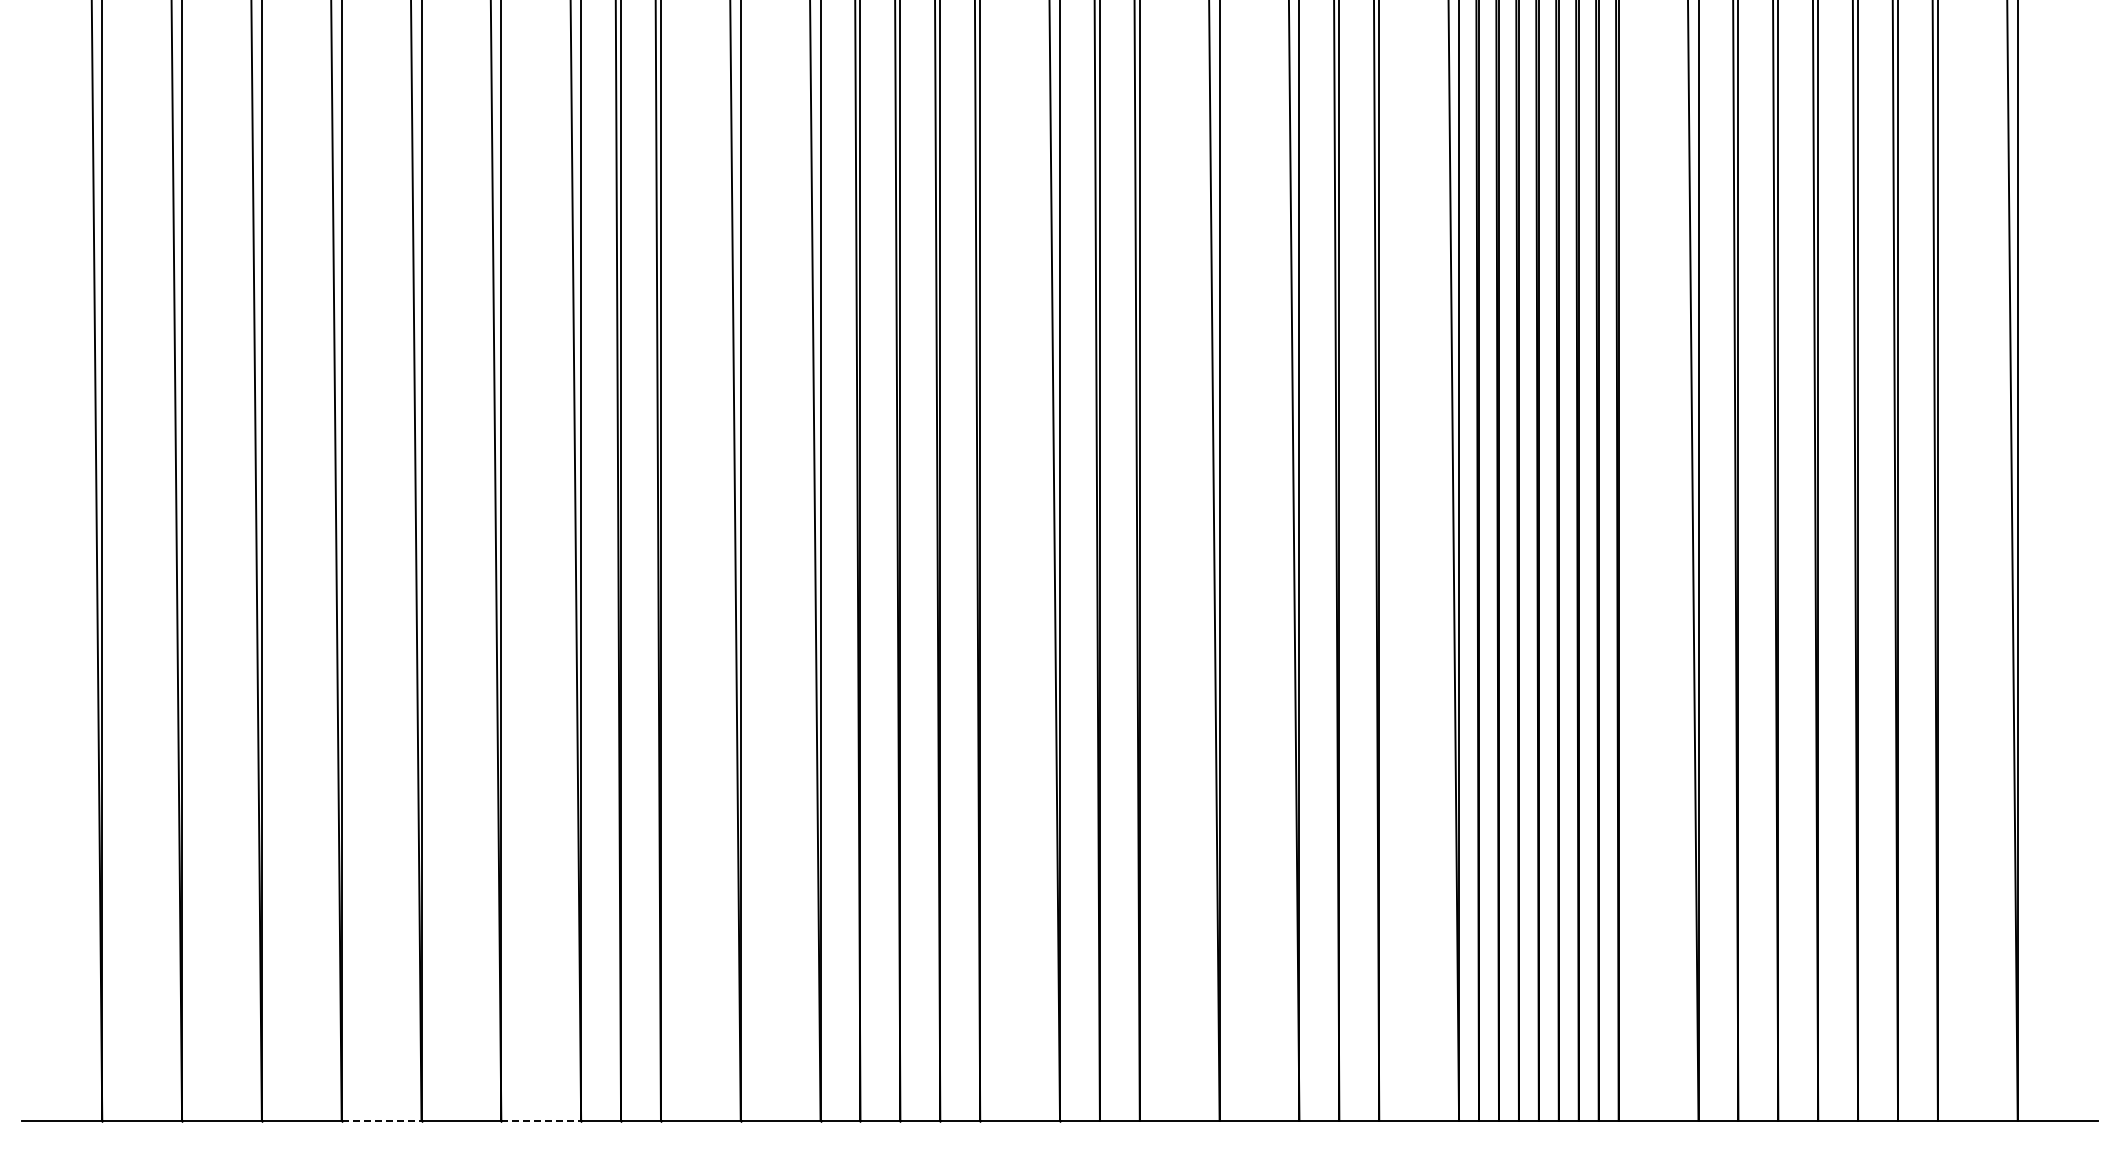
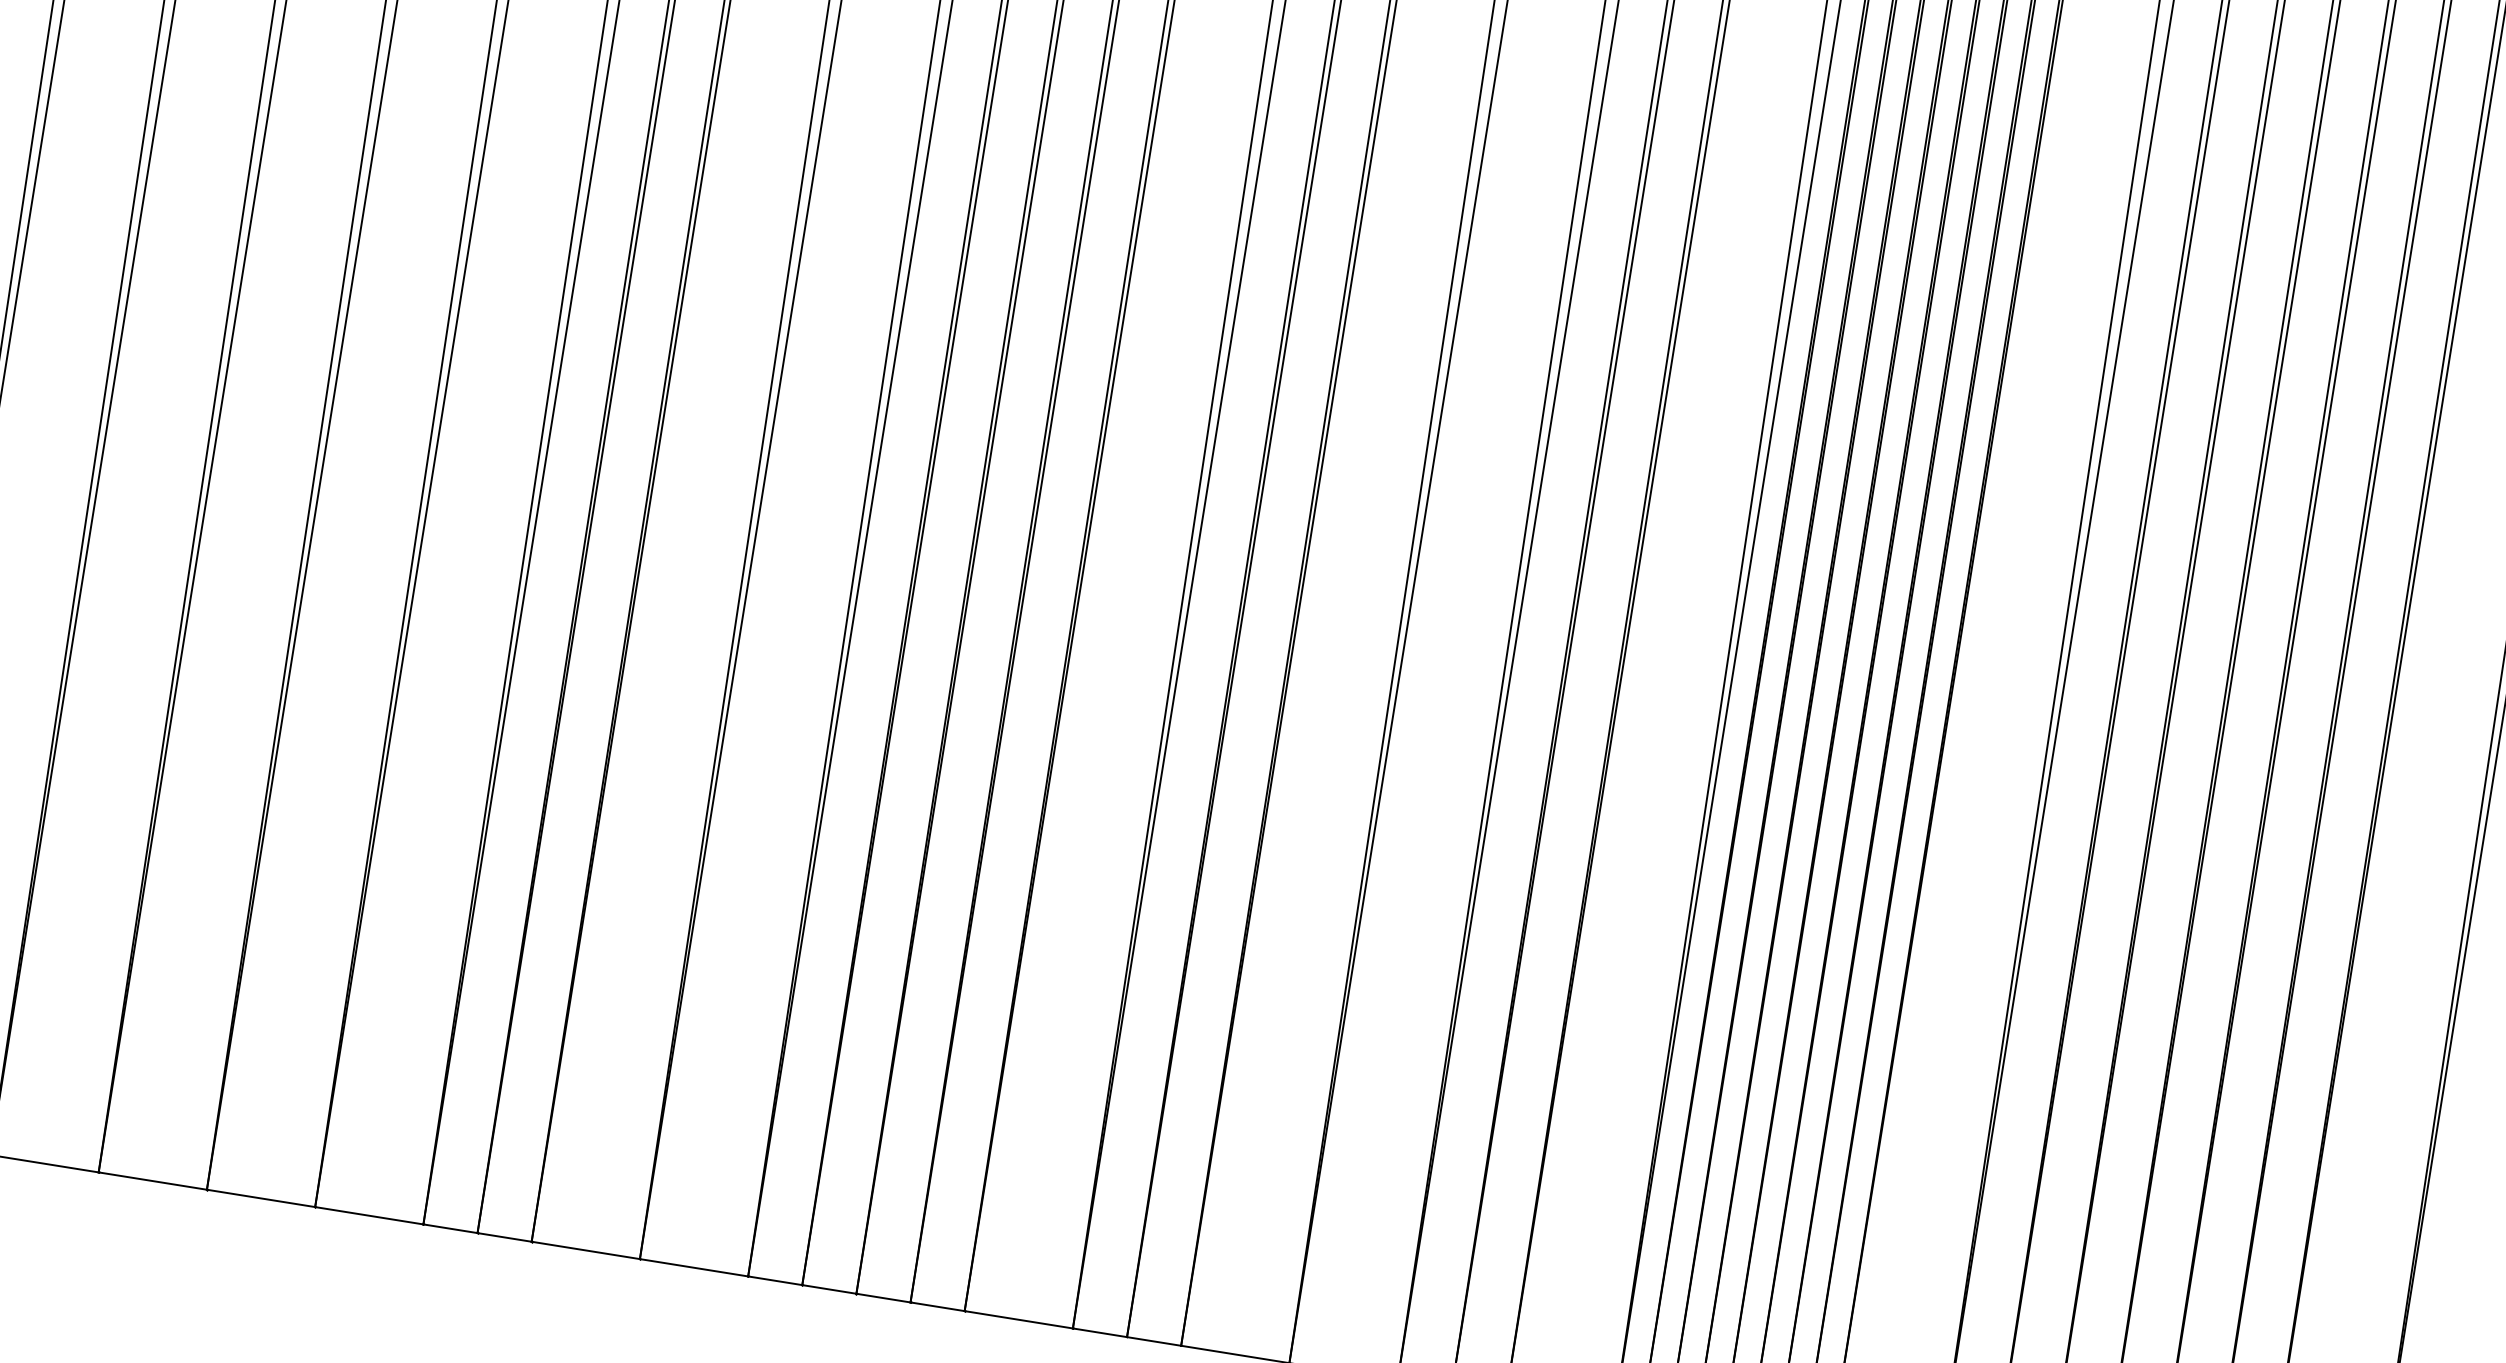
line: (381, 1120) -> (152, 1180), dashed -> solid
line: (541, 1120) -> (369, 1215), dashed -> solid

